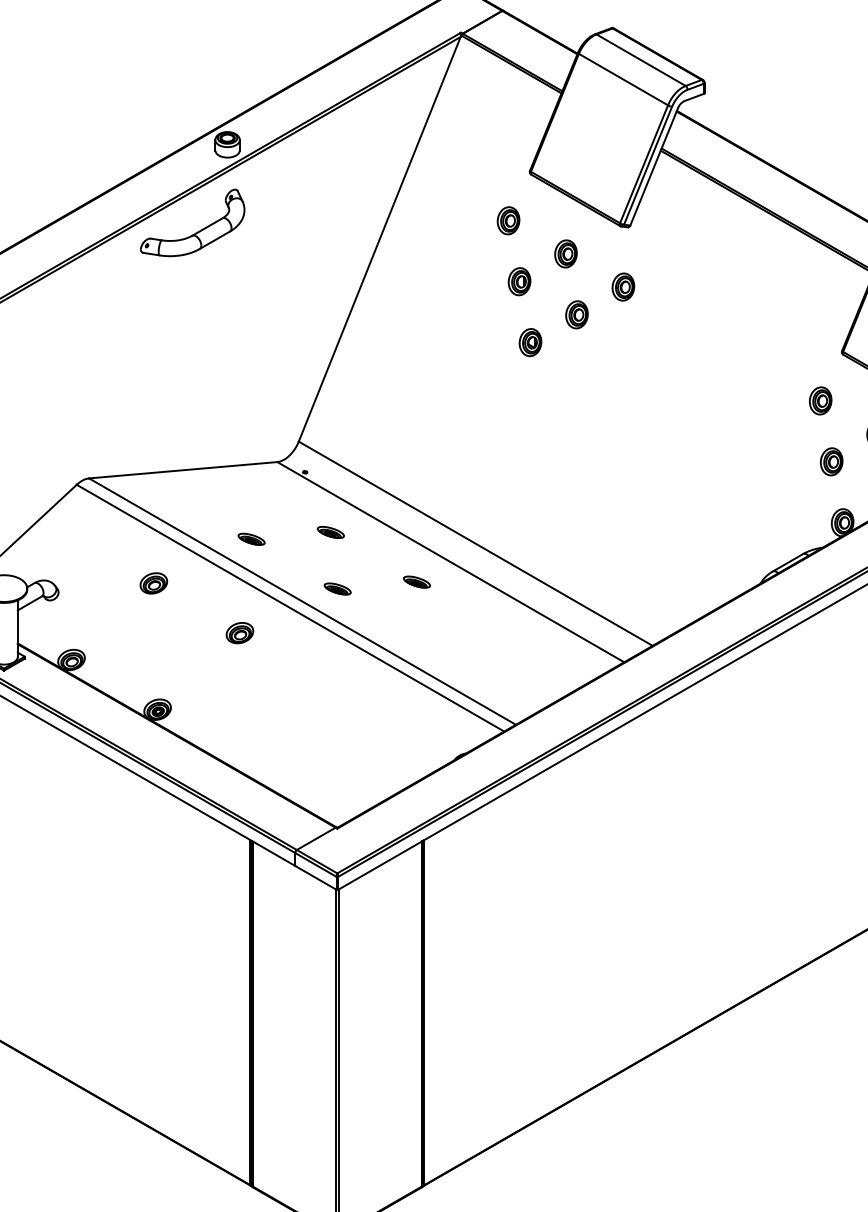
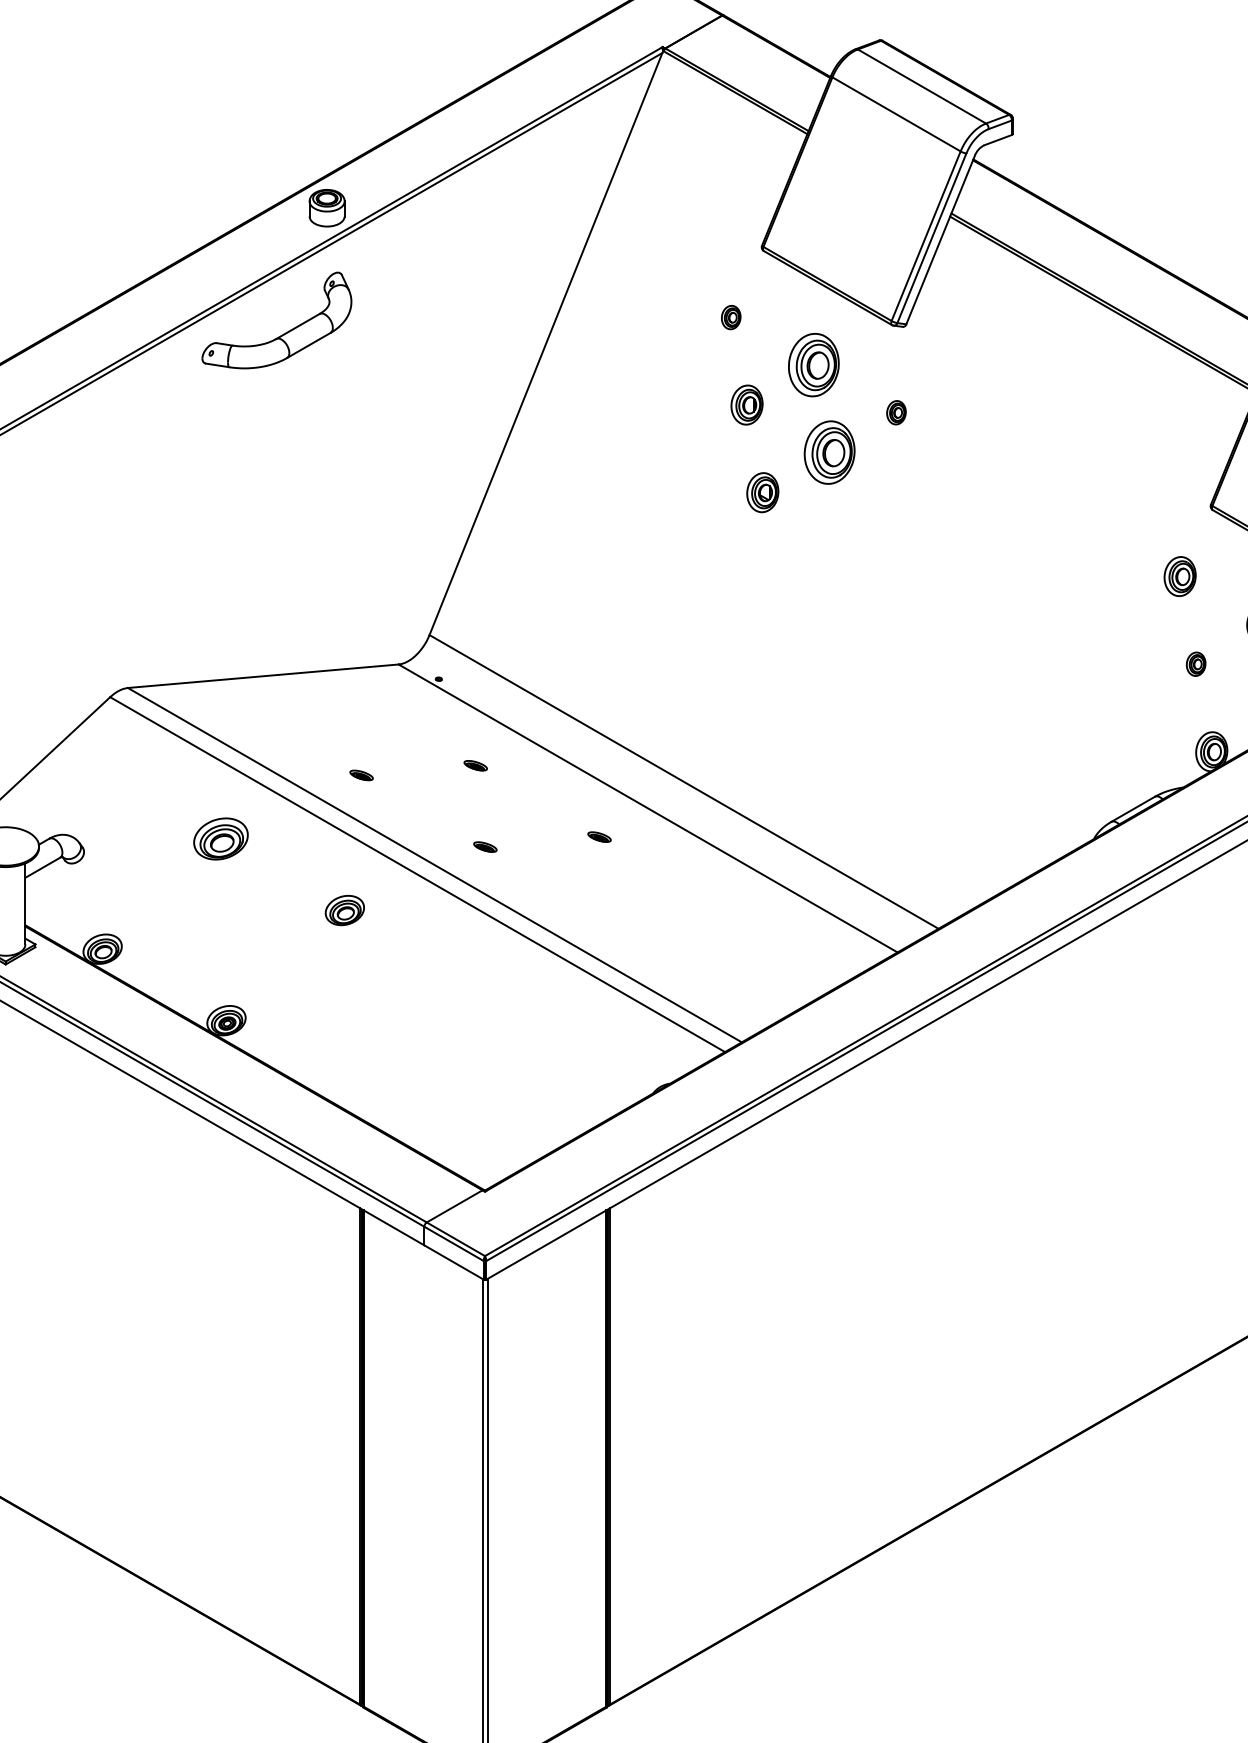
part: (508, 220) -> (731, 317), size x0.6
part: (565, 253) -> (813, 364), size x1.6
part: (623, 286) -> (896, 411), size x0.6
part: (576, 314) -> (828, 452), size x1.6
part: (831, 461) -> (1195, 663), size x0.6
part: (330, 532) -> (475, 765), size x0.6
part: (251, 538) -> (361, 774), size x0.6
part: (416, 581) -> (598, 836), size x0.6
part: (153, 583) -> (220, 839), size x1.4
part: (337, 588) -> (485, 846), size x0.6

